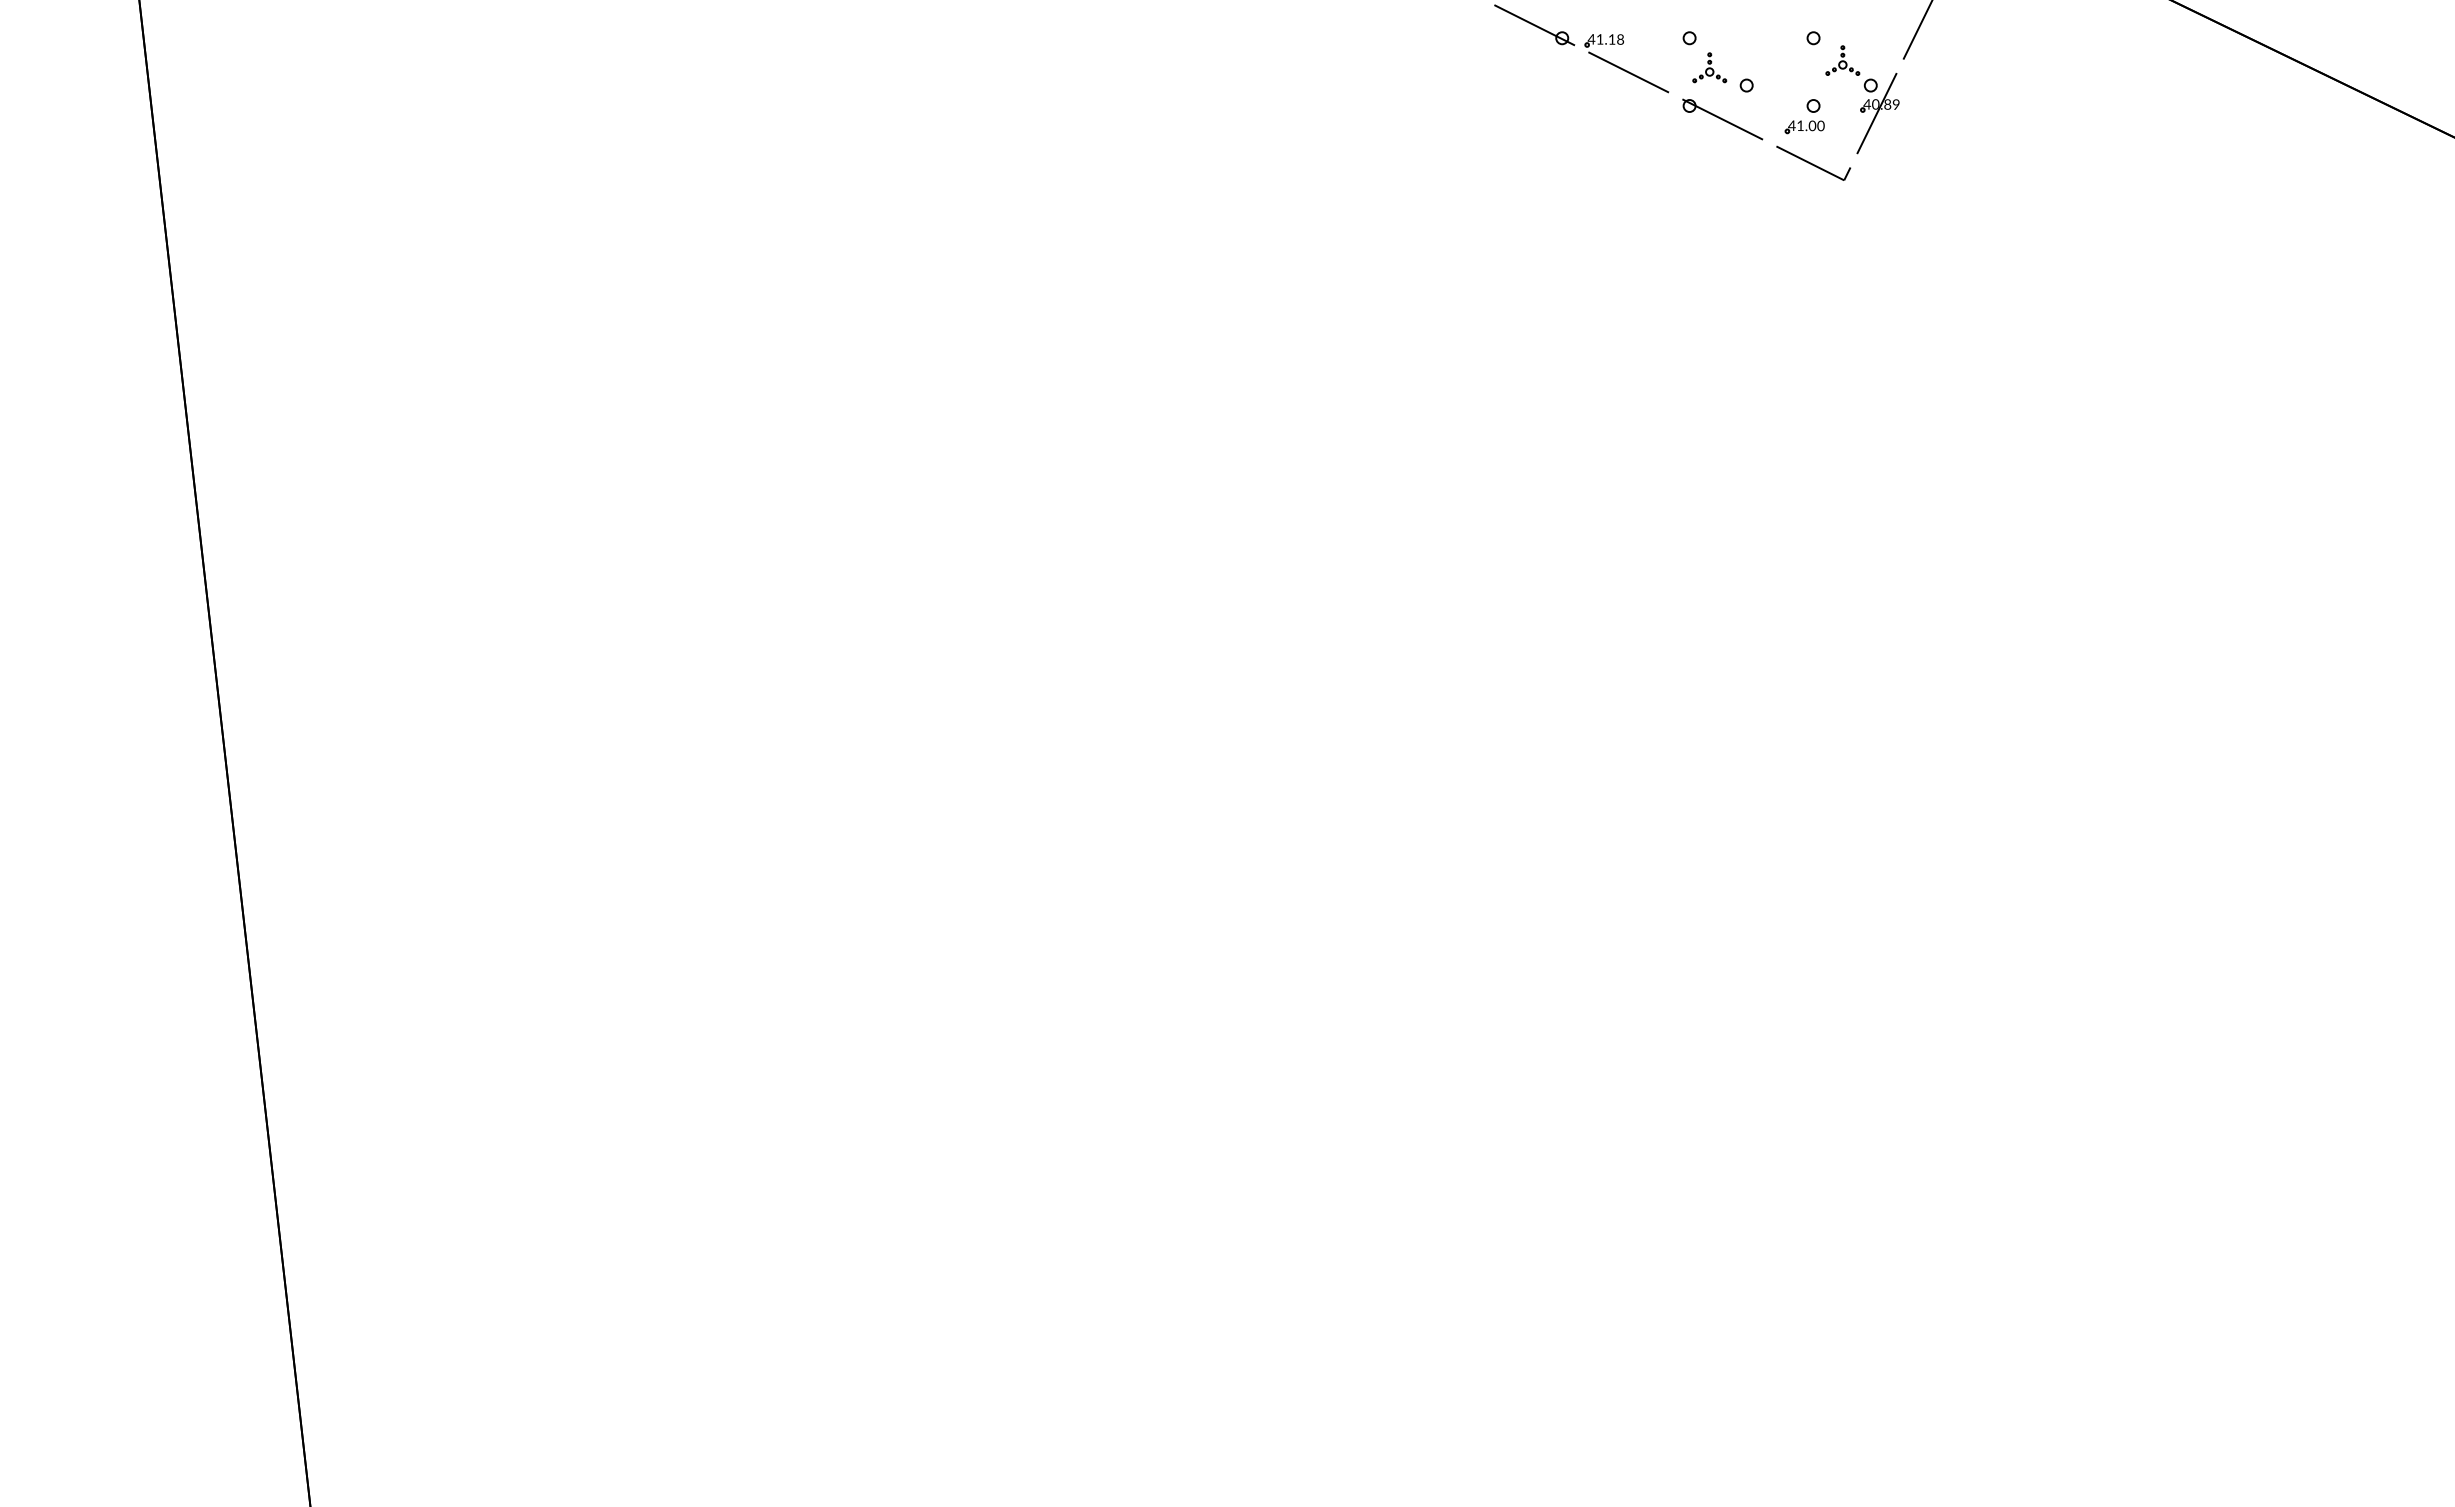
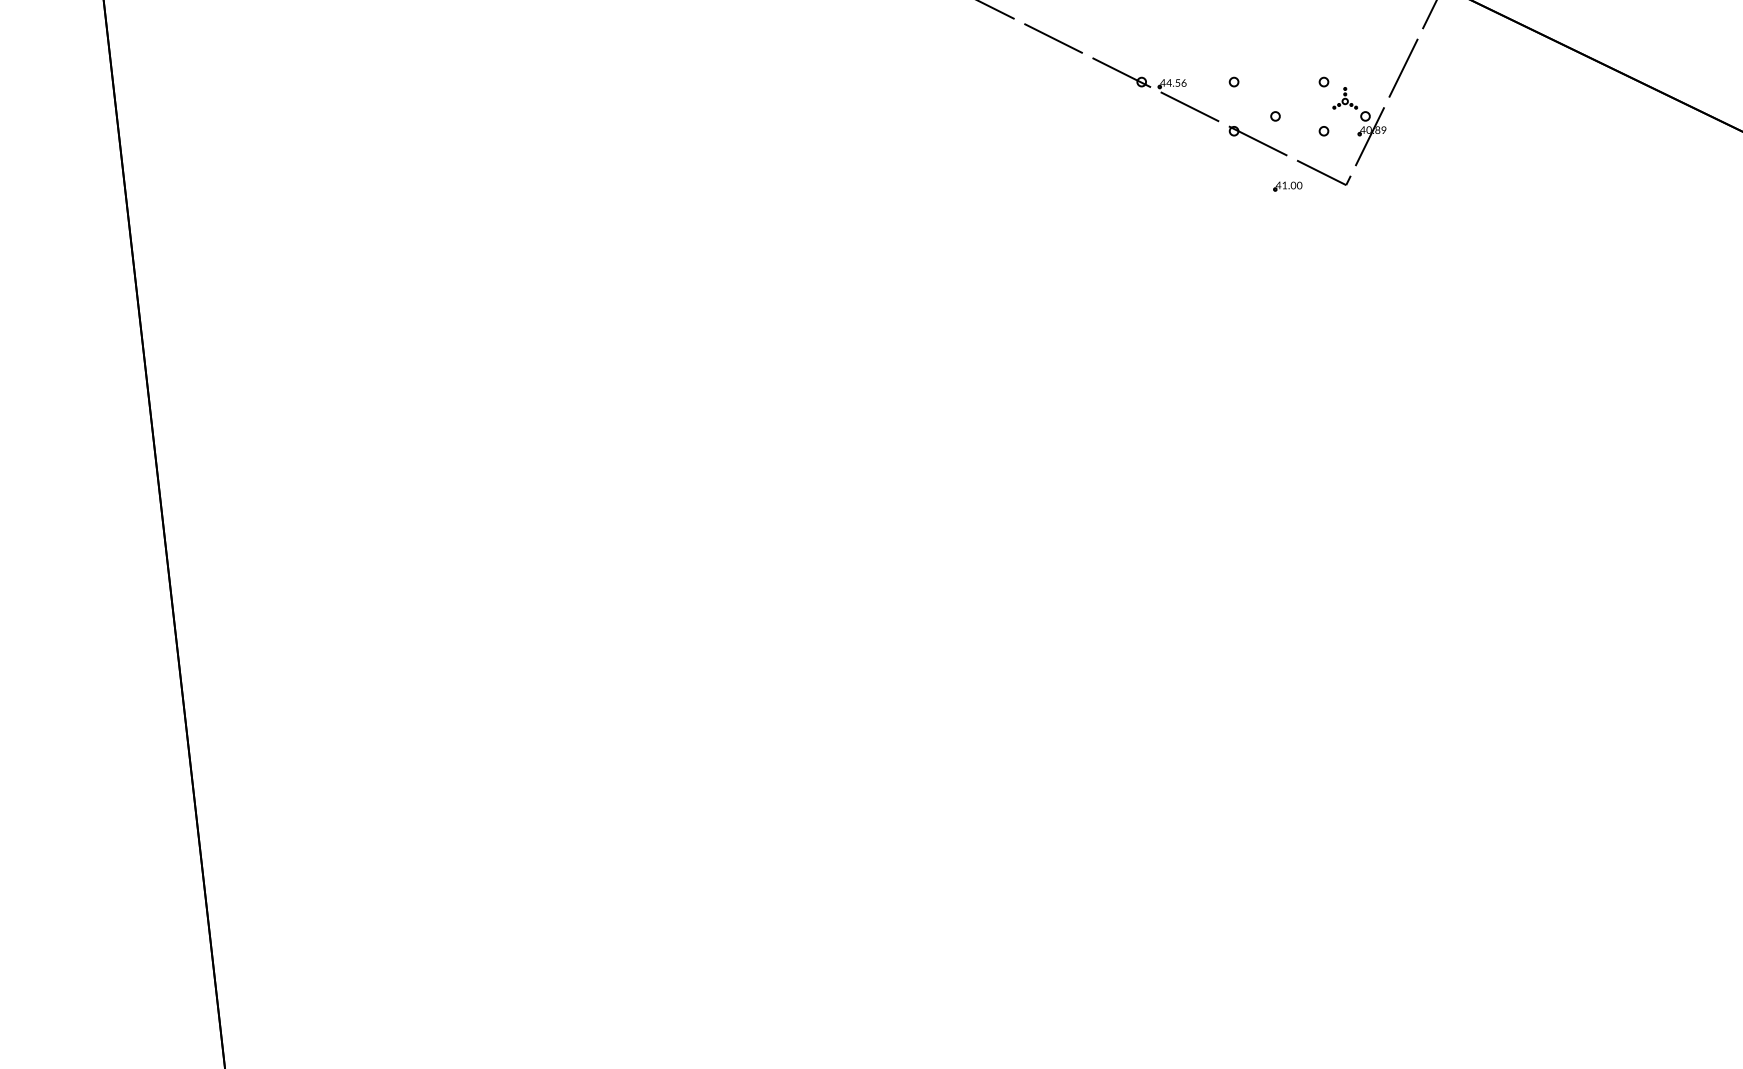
text: (1610, 39) -> (1176, 83), 41.18 -> 44.56
part: (1709, 67) -> (1248, 103), removed
part: (1804, 127) -> (1287, 186), moved

